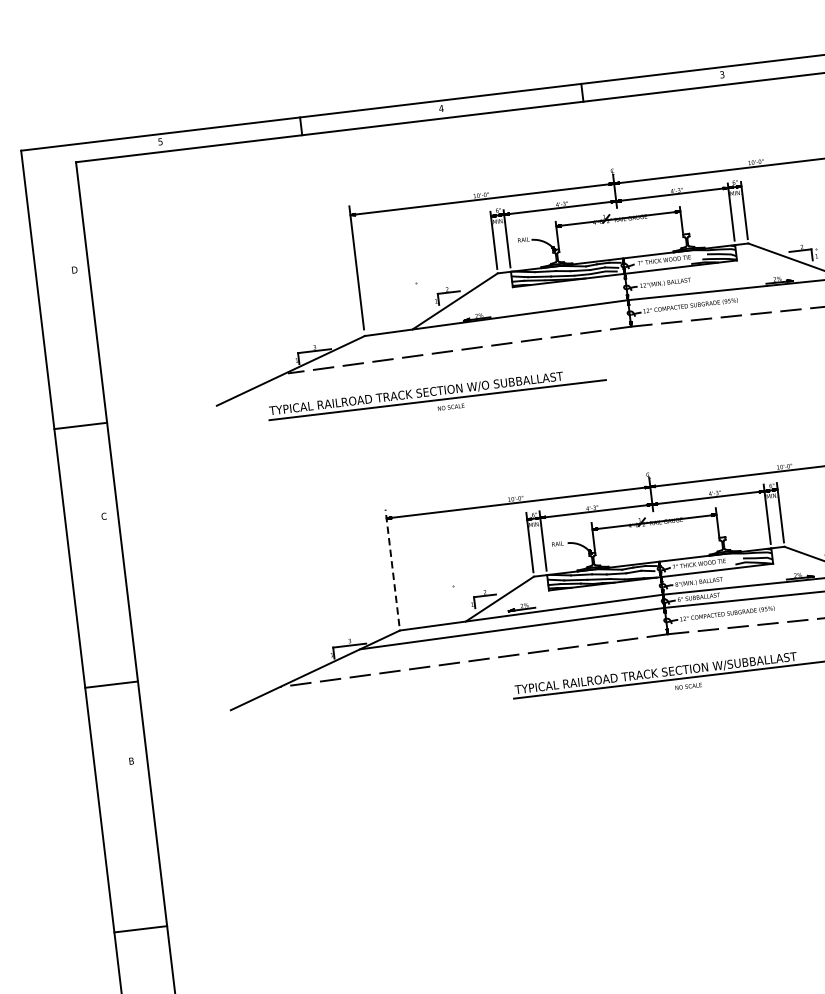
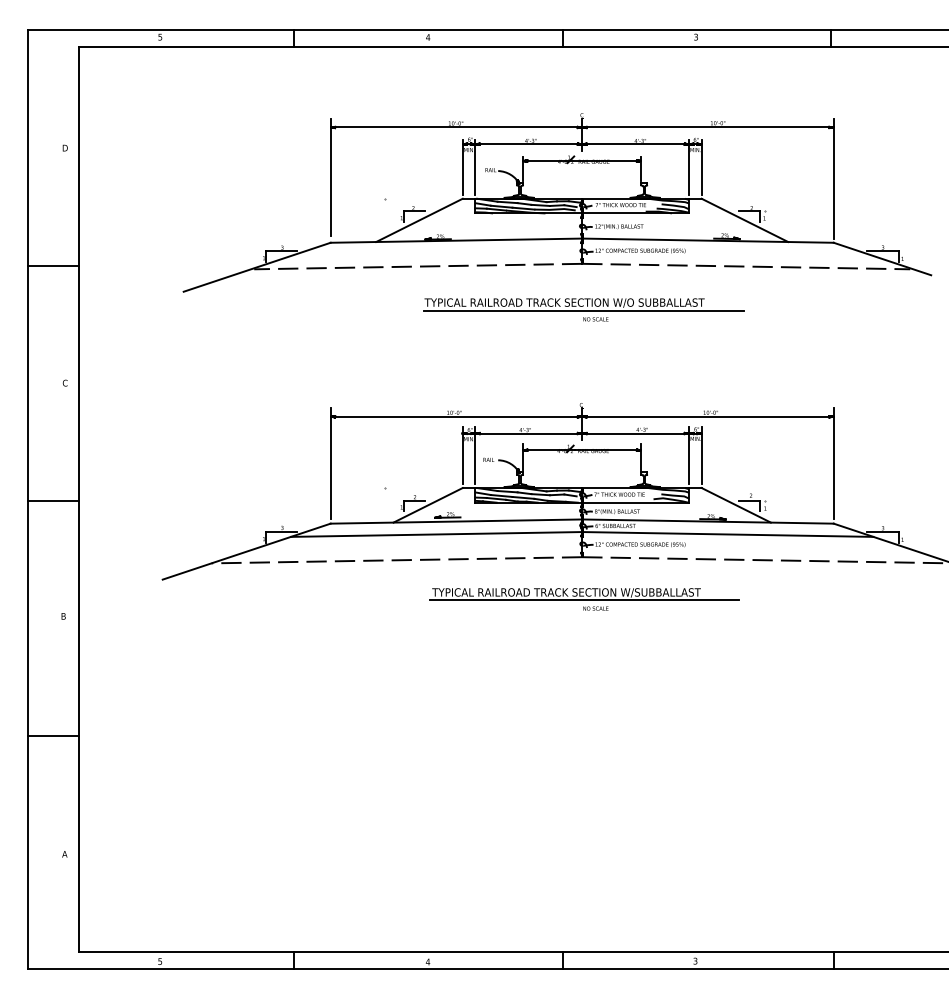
part: (436, 398) -> (583, 309), moved
line: (80, 425) -> (53, 266), moved
line: (392, 567) -> (330, 463), dashed -> solid
line: (111, 684) -> (53, 501), moved
line: (140, 929) -> (53, 735), moved

